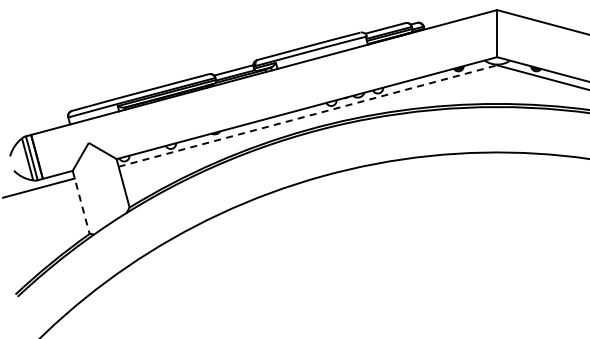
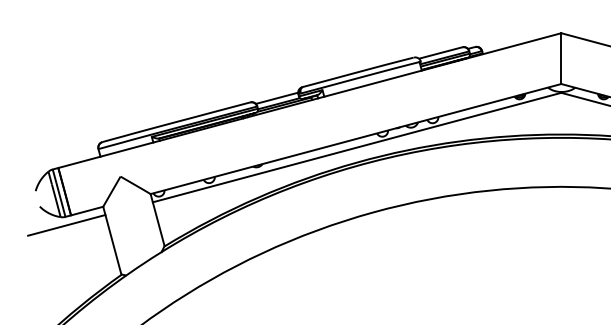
line: (307, 116) -> (356, 148), dashed -> solid
line: (81, 202) -> (112, 240), dashed -> solid

